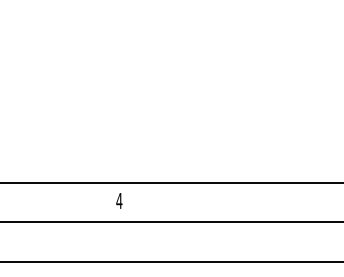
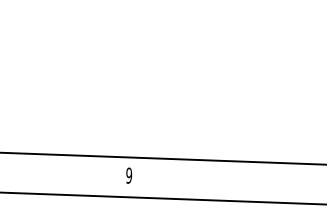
text: (119, 200) -> (129, 175), 4 -> 9

